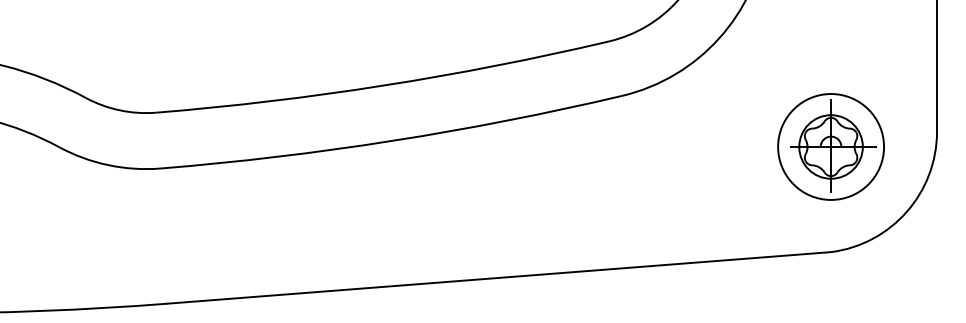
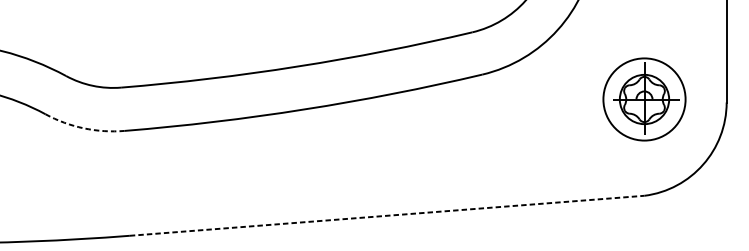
part: (830, 146) -> (644, 99), moved
arc: (108, 165) -> (84, 128), solid -> dashed
line: (499, 277) -> (387, 215), solid -> dashed

